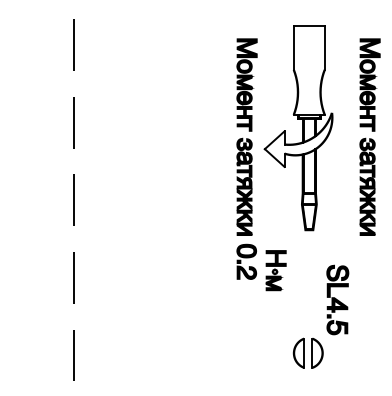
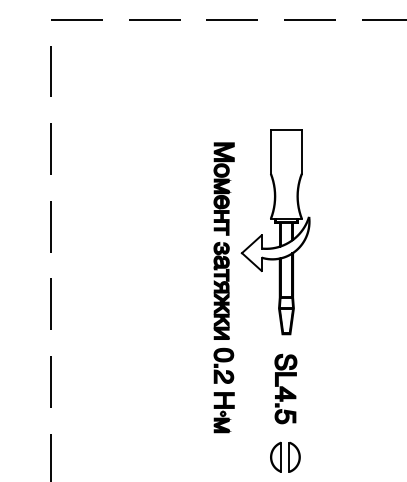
part: (369, 136) -> (346, 240), removed
part: (275, 270) -> (223, 412), moved
part: (337, 299) -> (285, 388), moved

